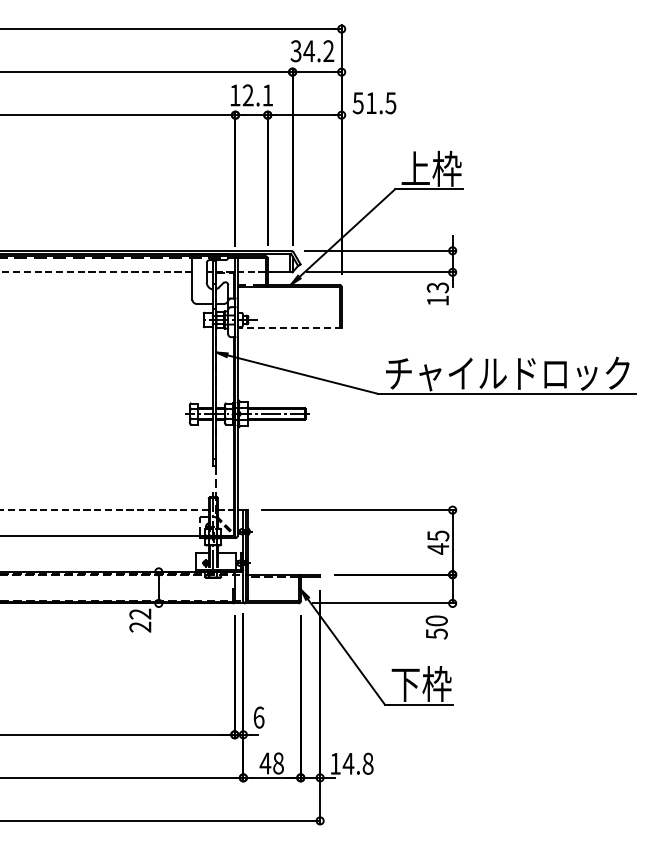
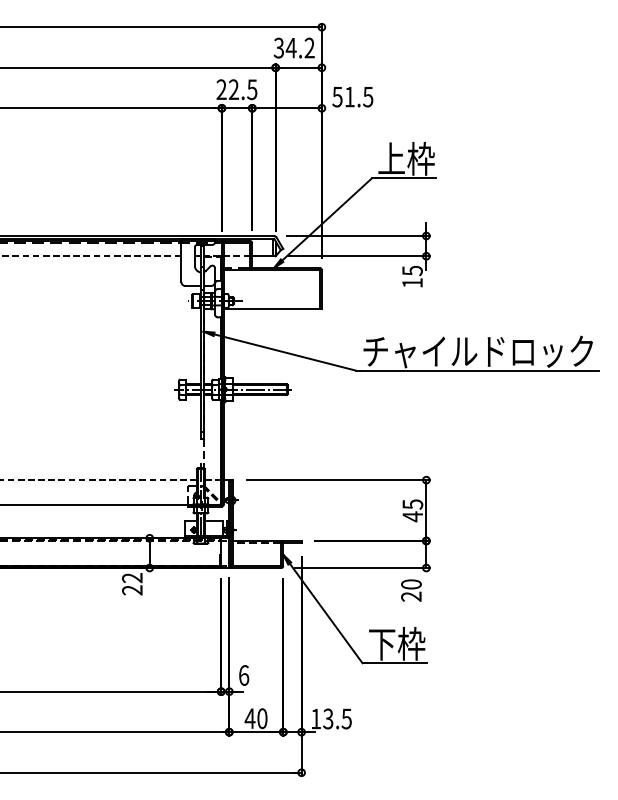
text: (251, 95) -> (236, 89), 12.1 -> 22.5
text: (437, 287) -> (412, 270), 13 -> 15
line: (289, 327) -> (272, 308), dashed -> solid
text: (436, 633) -> (411, 596), 50 -> 20
text: (278, 763) -> (262, 718), 48 -> 40
text: (357, 763) -> (336, 718), 14.8 -> 13.5

